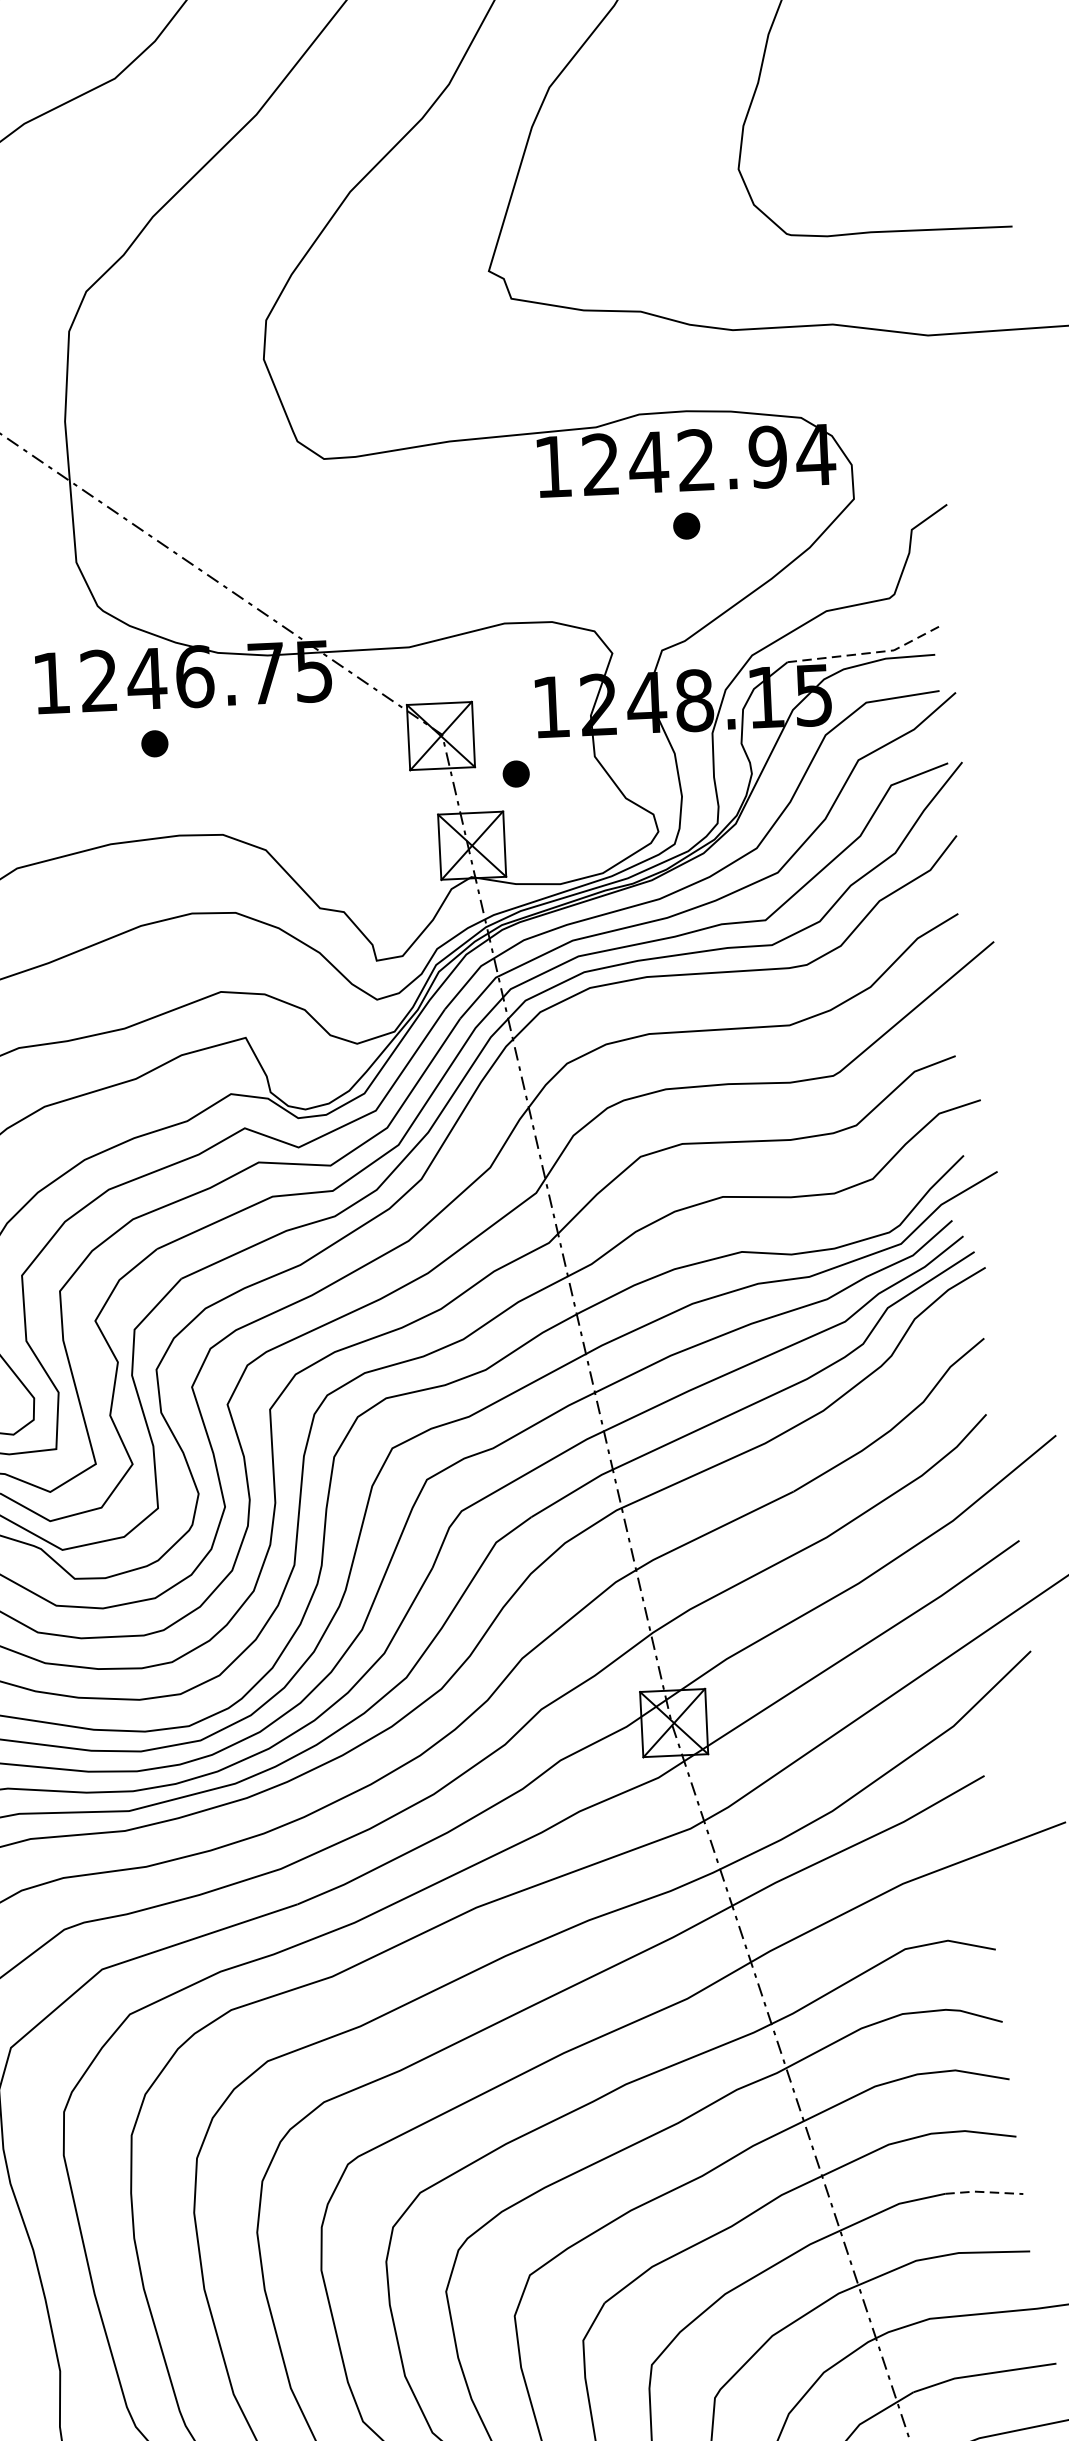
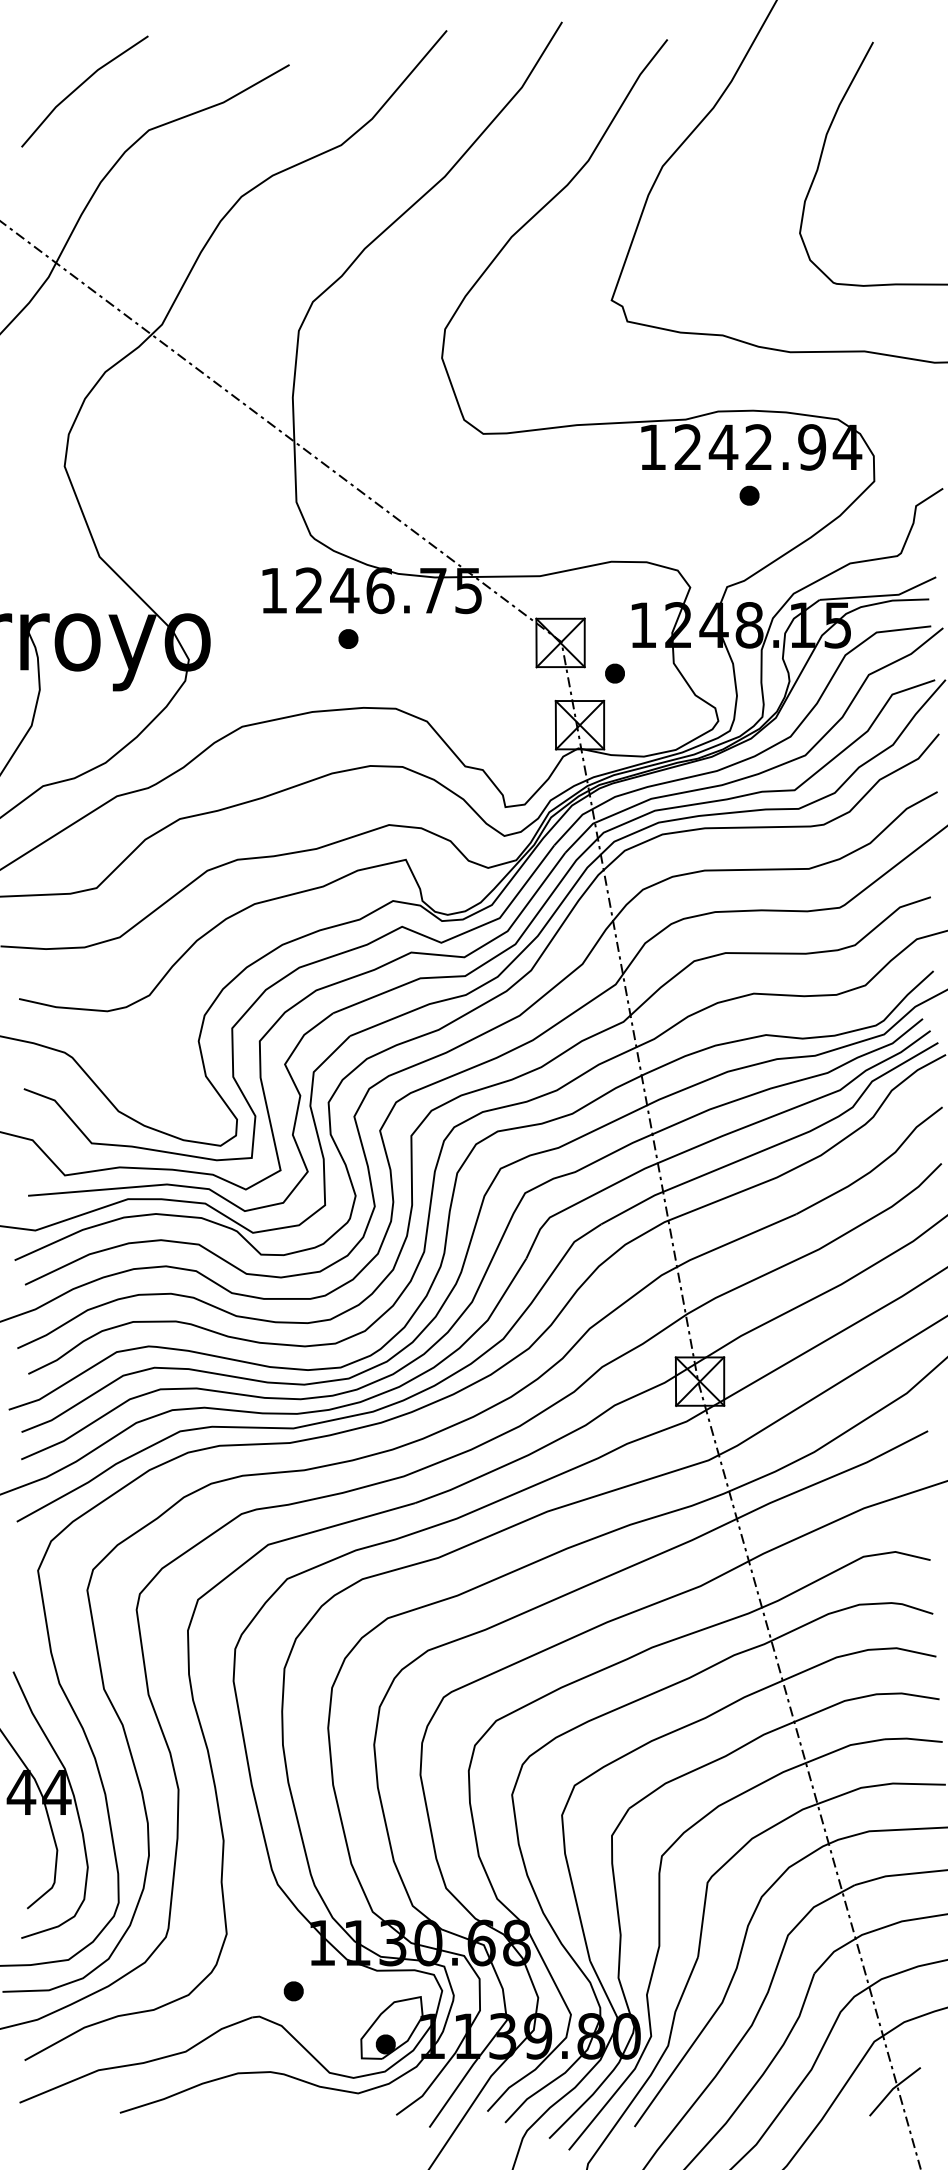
line: (870, 652) -> (881, 595), dashed -> solid
line: (983, 2192) -> (913, 1739), dashed -> solid

